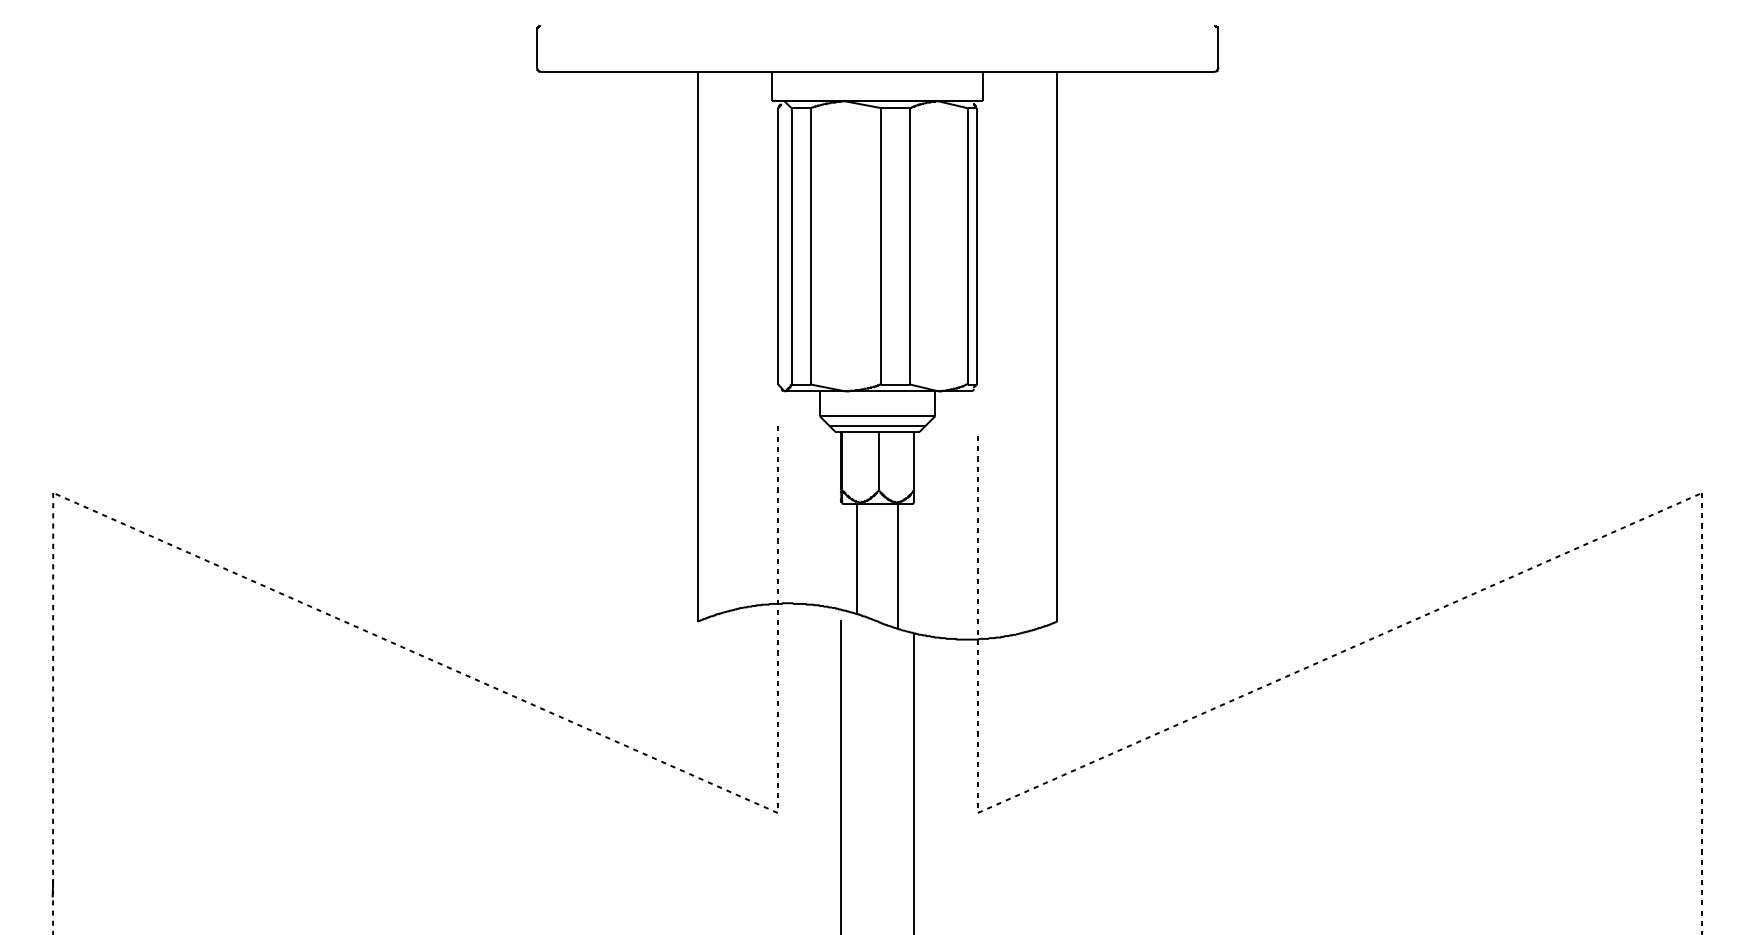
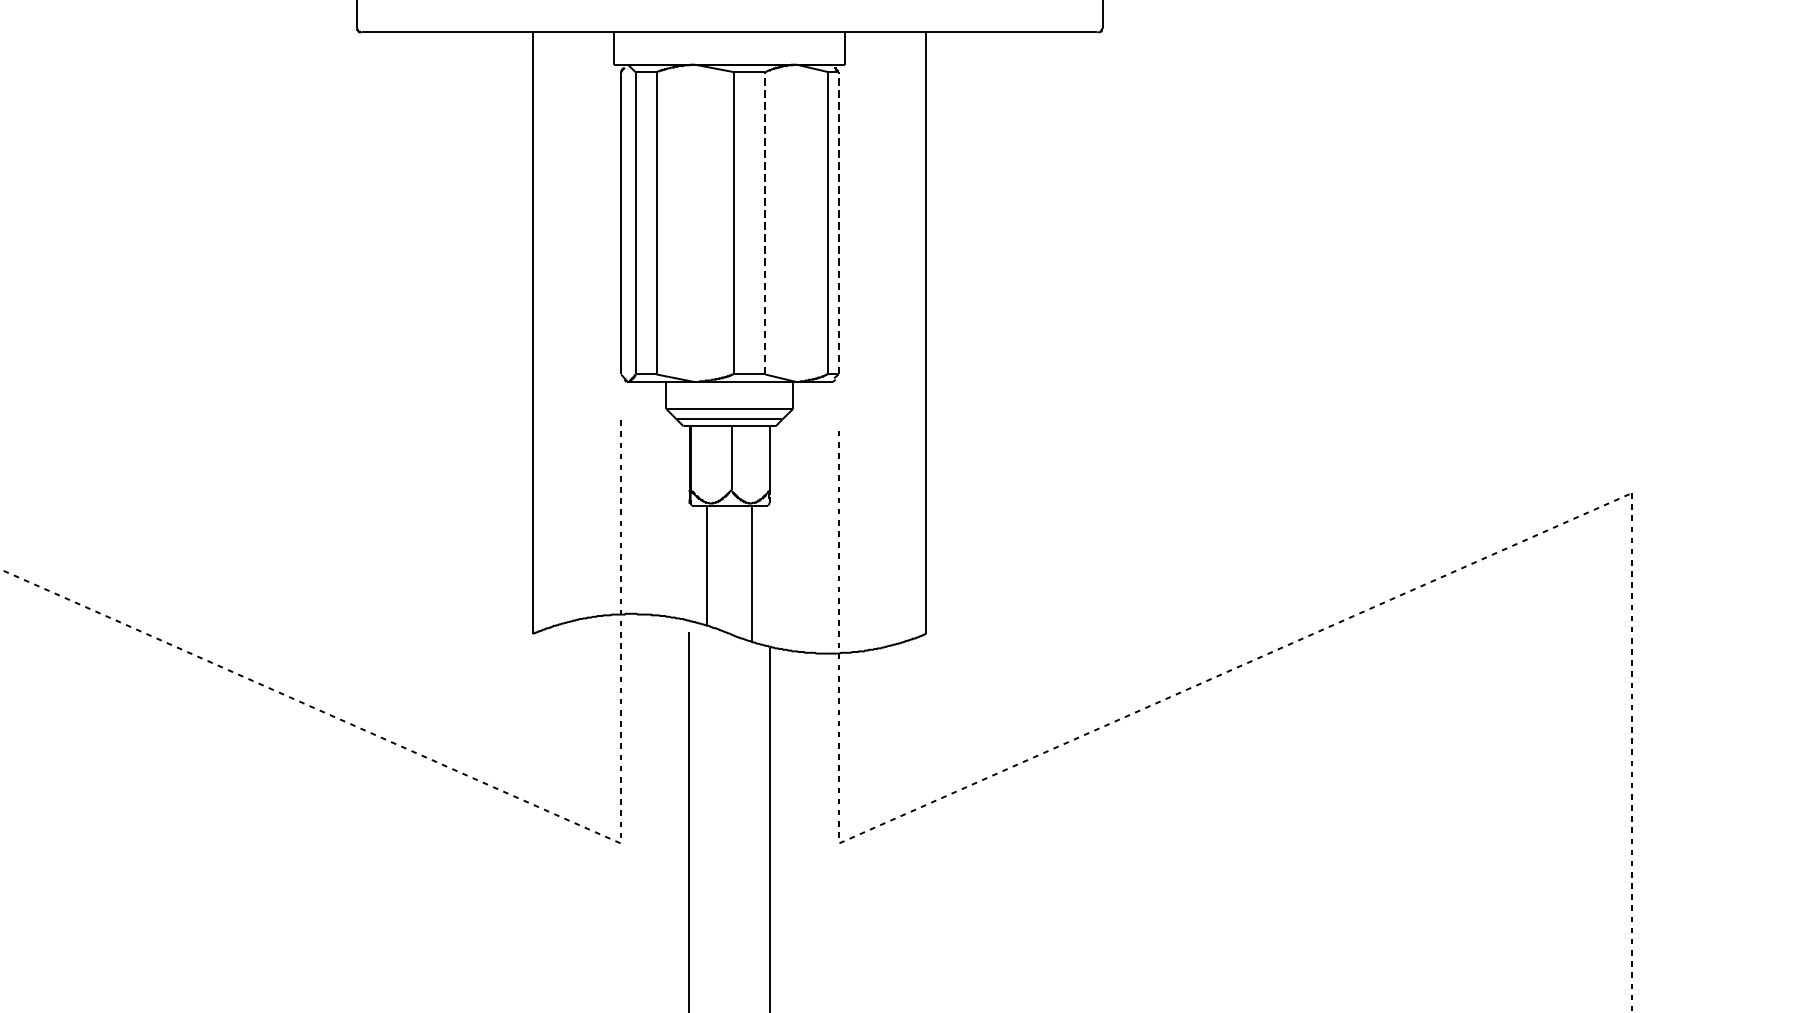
line: (910, 245) -> (765, 222), solid -> dashed
line: (977, 245) -> (838, 222), solid -> dashed

